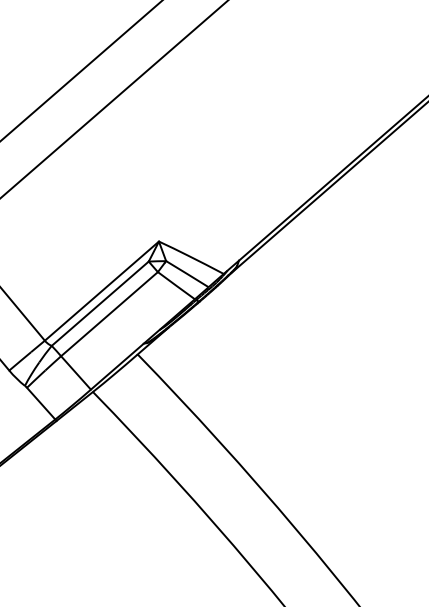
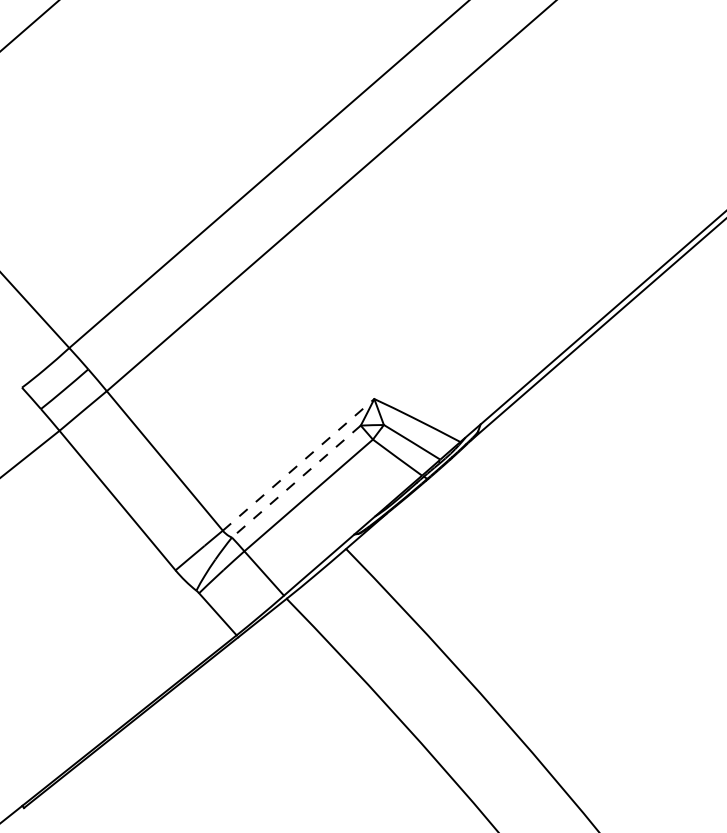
line: (101, 290) -> (298, 464), solid -> dashed
line: (100, 303) -> (296, 481), solid -> dashed

